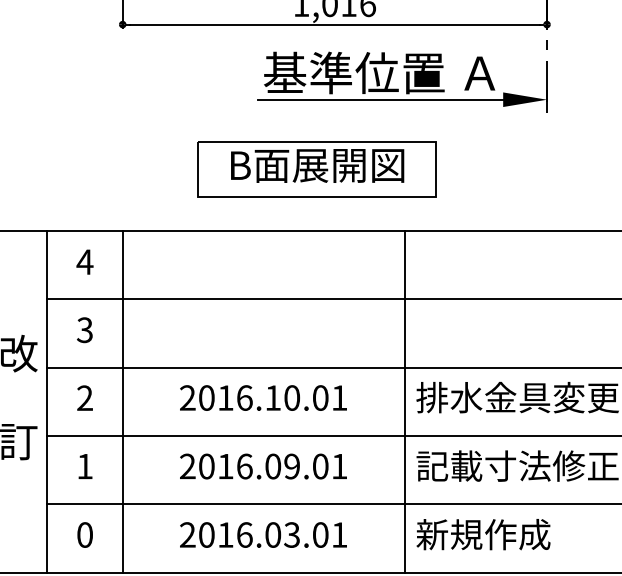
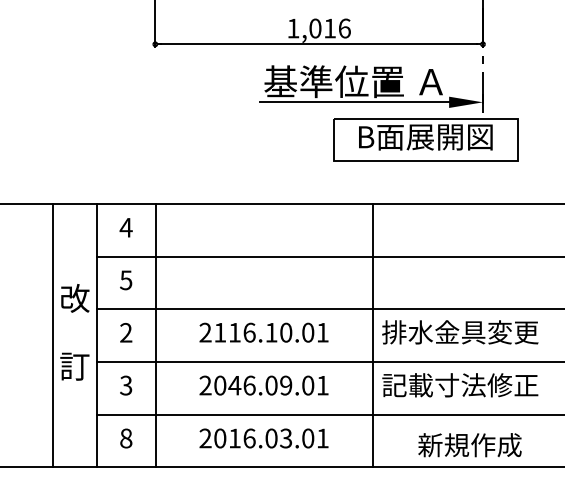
part: (317, 168) -> (425, 139), moved
text: (85, 329) -> (126, 279), 3 -> 5
text: (207, 397) -> (220, 332), 2016.10.01 -> 2116.10.01
text: (85, 466) -> (126, 385), 1 -> 3
text: (225, 466) -> (234, 385), 2016.09.01 -> 2046.09.01
text: (85, 535) -> (126, 438), 0 -> 8
text: (482, 535) -> (469, 445), moved

